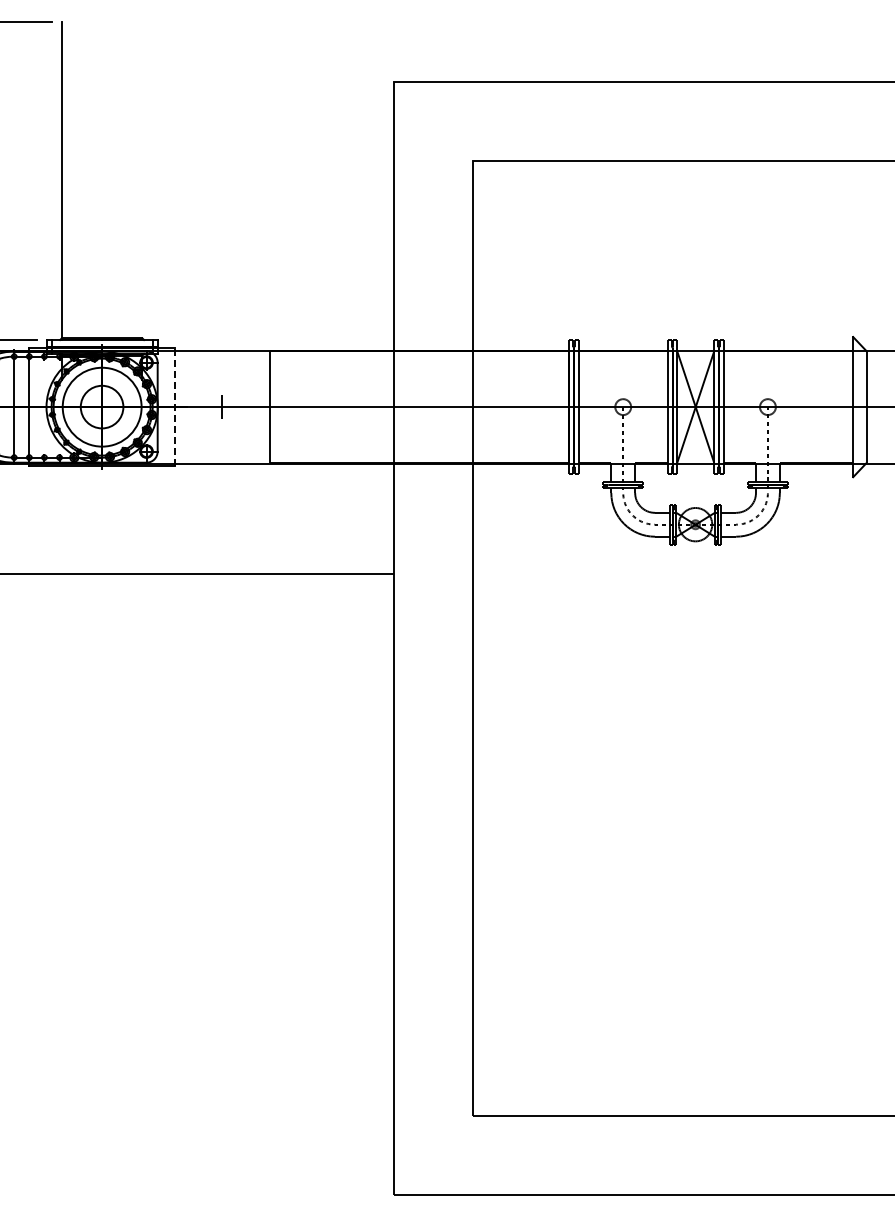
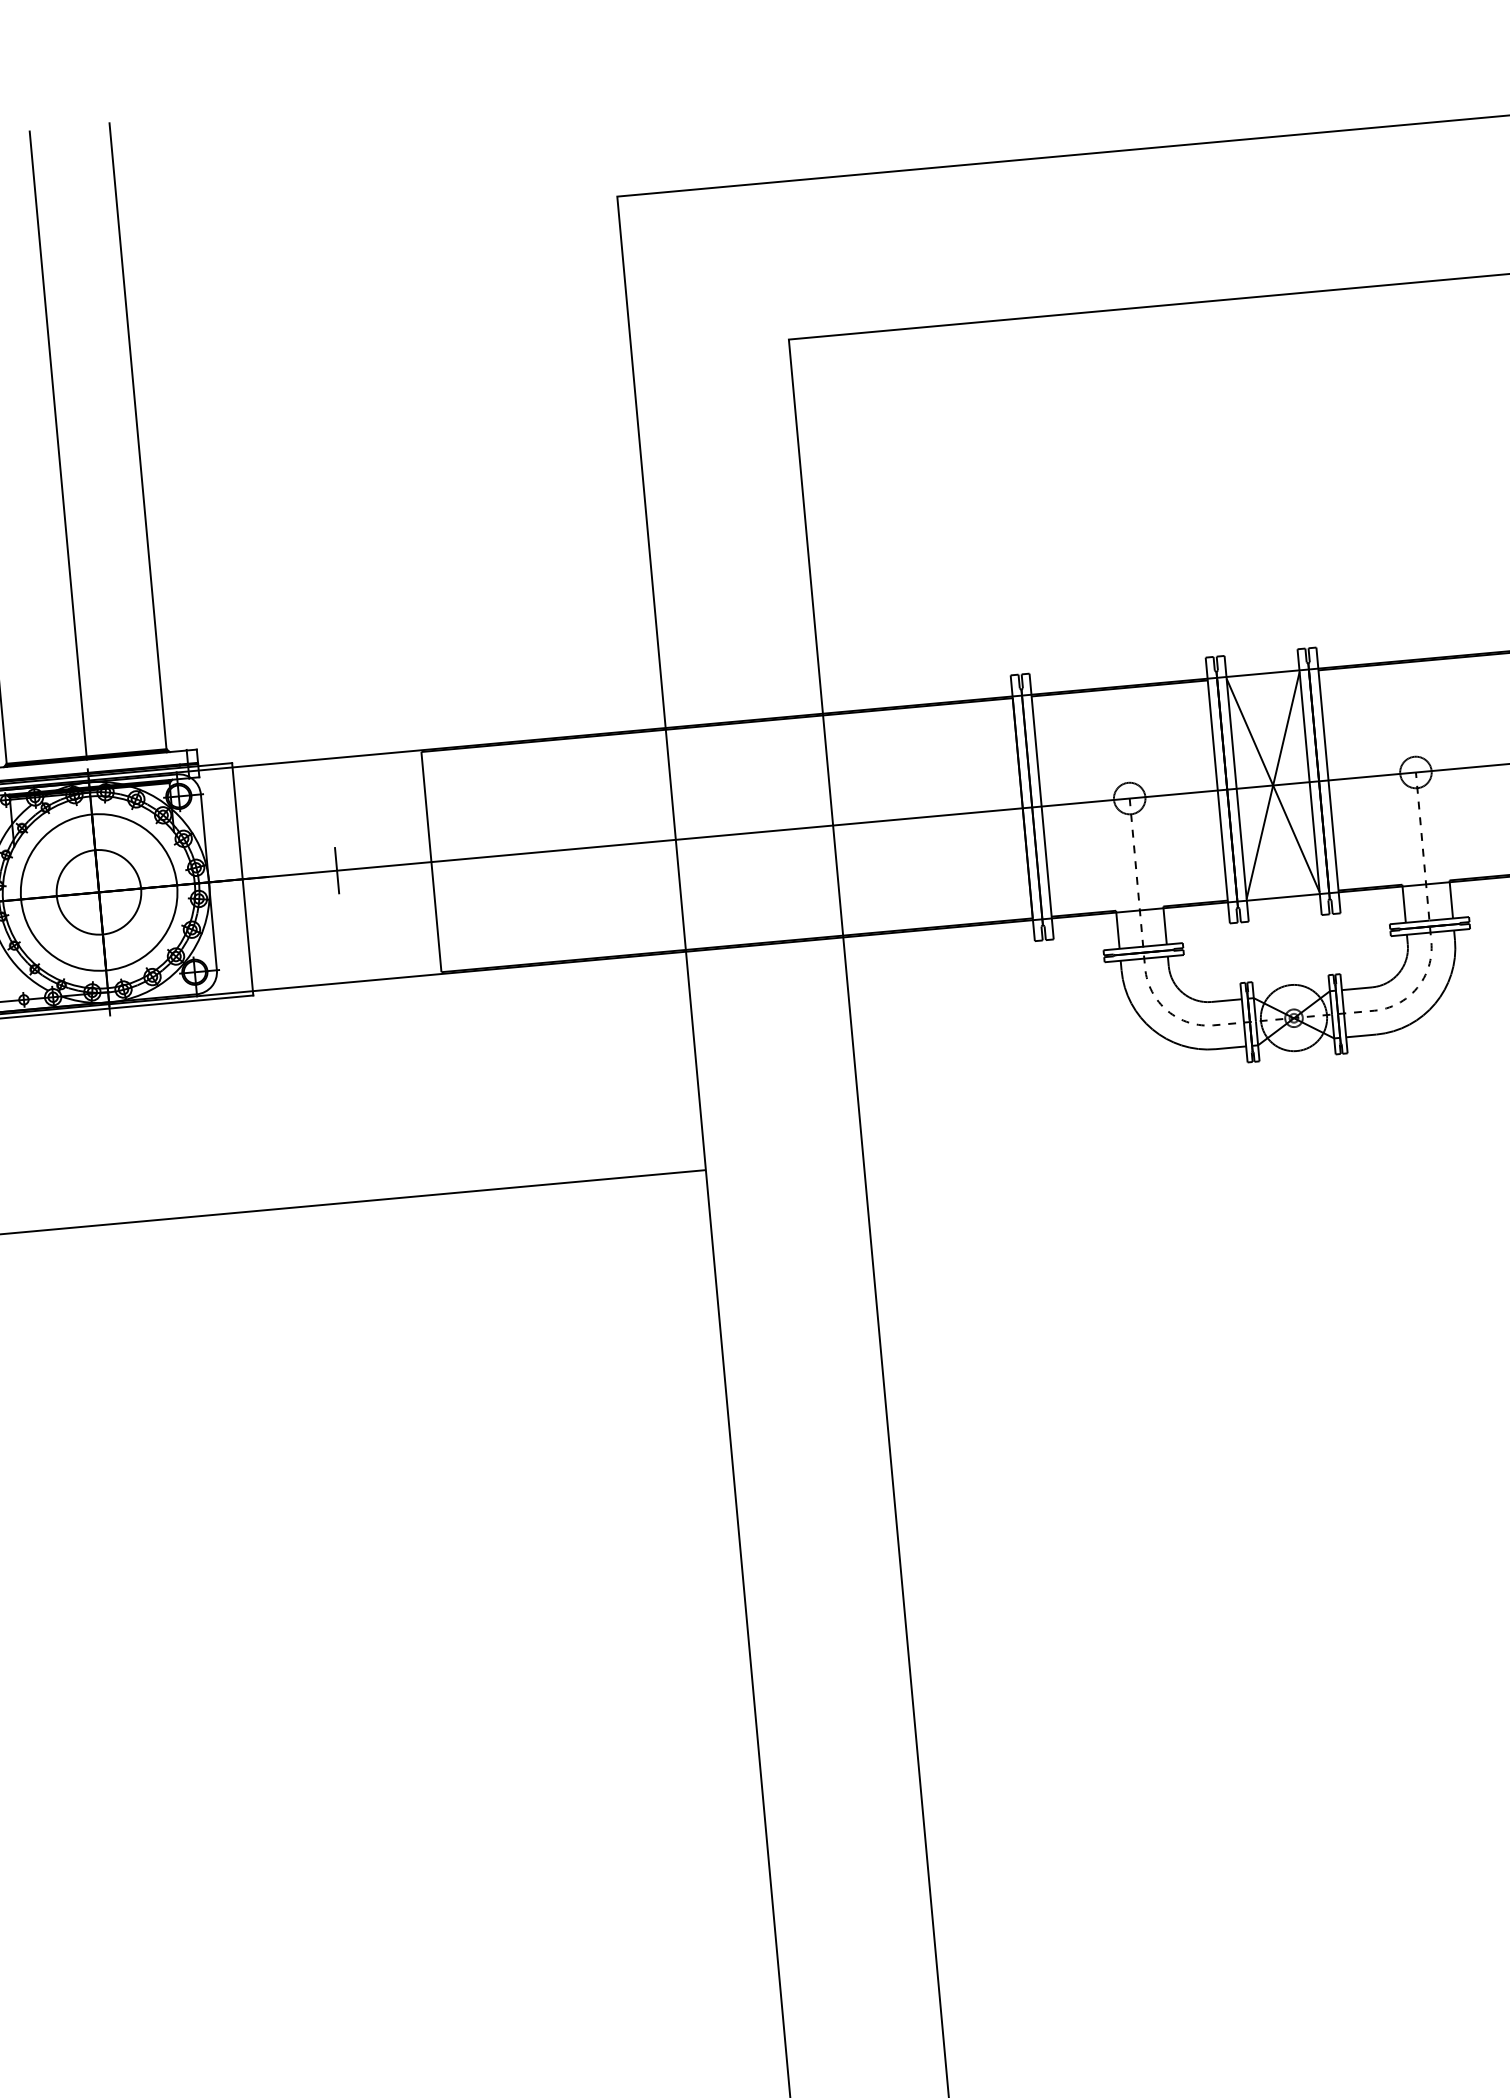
line: (102, 180) -> (58, 444), added
line: (142, 180) -> (138, 436), added
line: (174, 407) -> (242, 880), dashed -> solid

